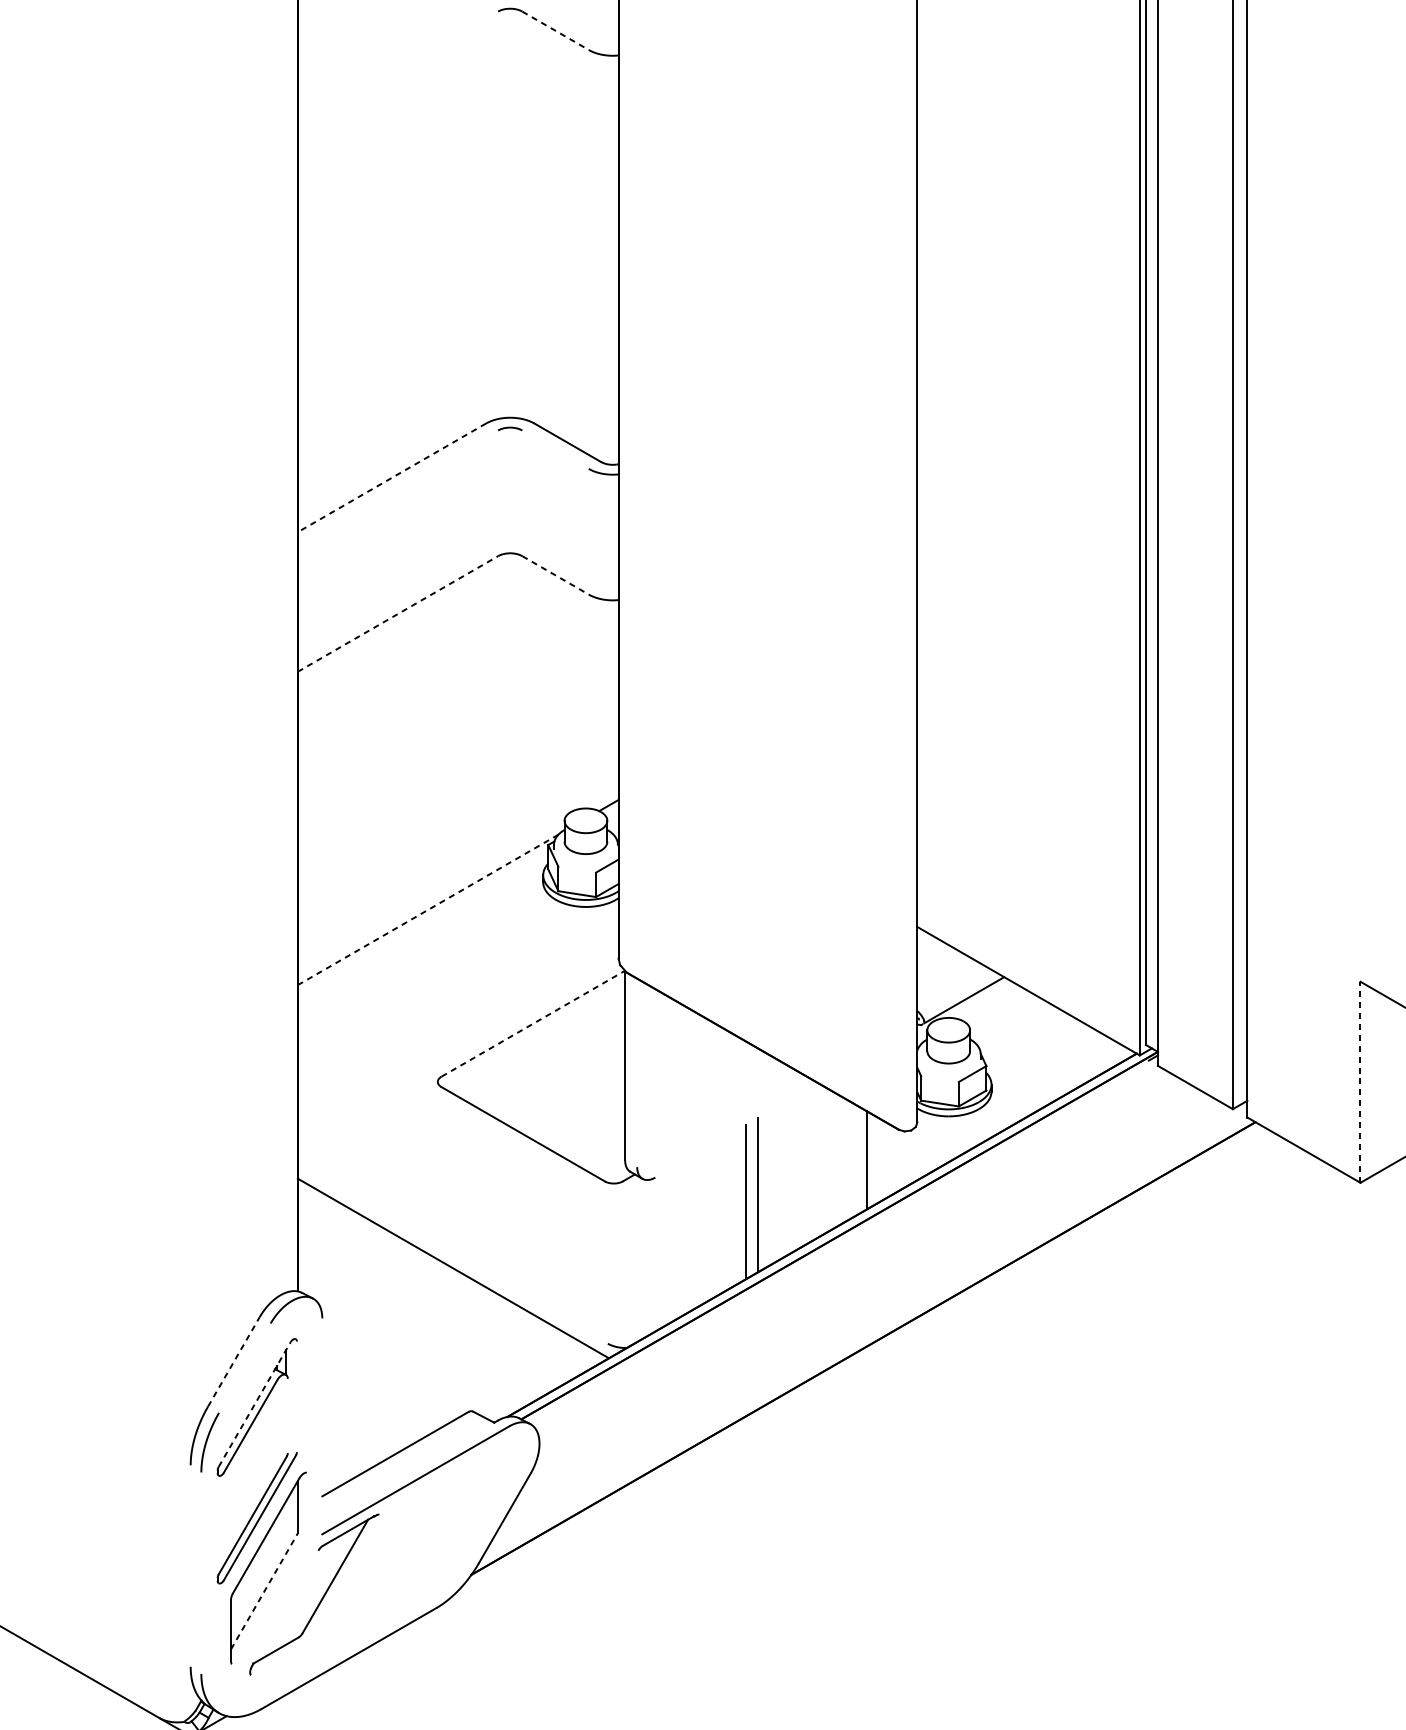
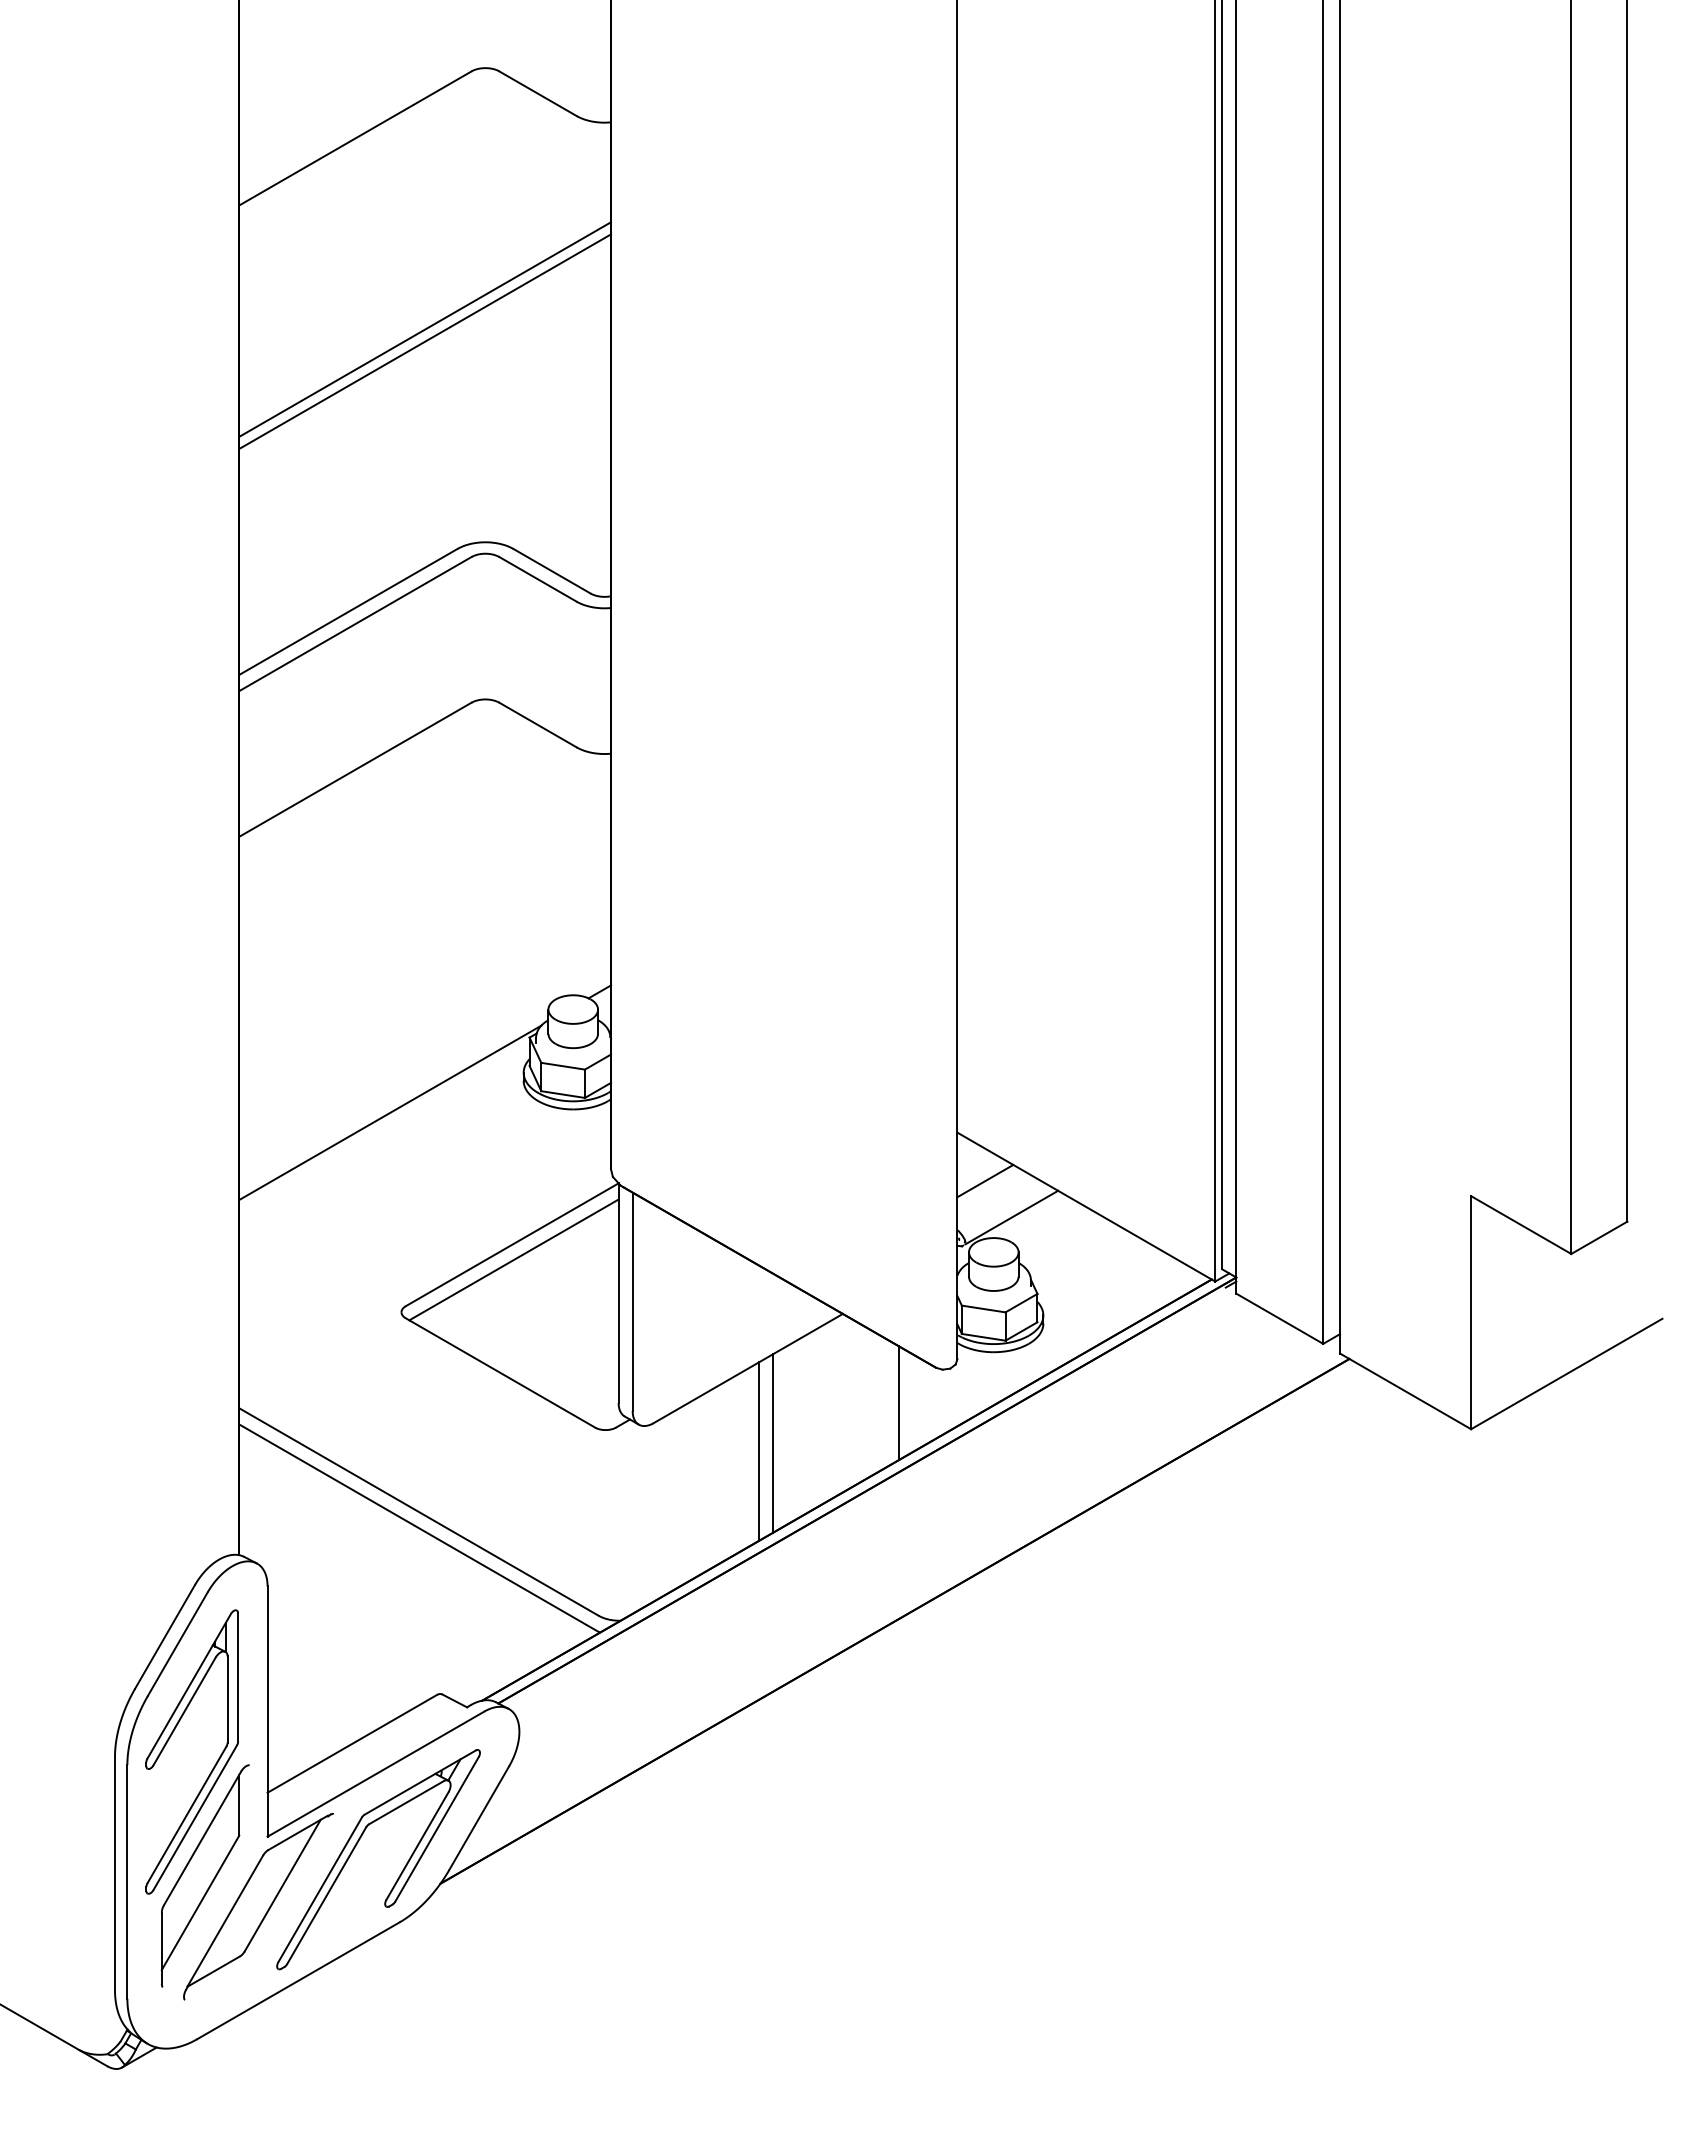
line: (555, 30) -> (538, 93), dashed -> solid
line: (398, 69) -> (355, 138), added
line: (458, 234) -> (425, 329), added
line: (458, 244) -> (425, 341), added
line: (555, 449) -> (537, 579), added
line: (392, 477) -> (348, 611), dashed -> solid
line: (398, 488) -> (355, 624), added
line: (555, 575) -> (538, 725), dashed -> solid
line: (398, 613) -> (355, 769), dashed -> solid
line: (576, 869) -> (562, 1065), added
line: (427, 910) -> (389, 1113), dashed -> solid
line: (941, 968) -> (985, 1180), added
line: (533, 1023) -> (512, 1244), dashed -> solid
line: (534, 1036) -> (513, 1259), added
line: (637, 1072) -> (632, 1301), added
line: (939, 1078) -> (983, 1308), added
line: (1360, 1082) -> (1471, 1312), dashed -> solid
line: (736, 1130) -> (747, 1368), added
line: (452, 1253) -> (418, 1511), added
line: (234, 1361) -> (165, 1636), dashed -> solid
line: (244, 1367) -> (177, 1643), added
line: (297, 1396) -> (238, 1677), added
line: (254, 1403) -> (189, 1685), dashed -> solid
line: (287, 1415) -> (227, 1699), added
line: (322, 1426) -> (267, 1711), added
part: (399, 1542) -> (356, 1846), added
line: (191, 1566) -> (115, 1873), added
line: (201, 1572) -> (127, 1881), added
line: (264, 1591) -> (200, 1902), dashed -> solid
line: (286, 1606) -> (225, 1920), added

